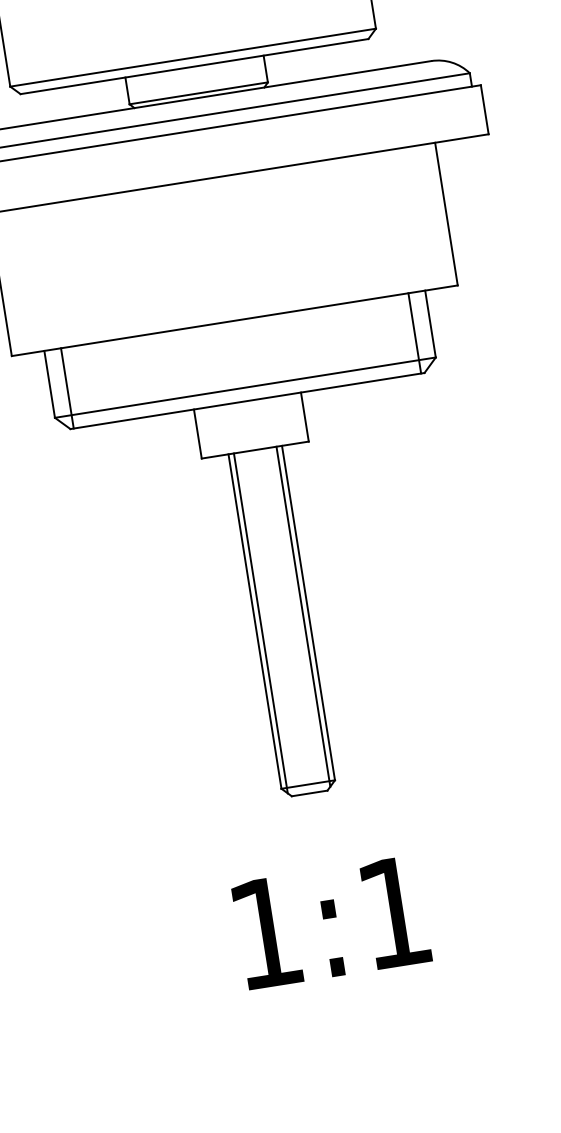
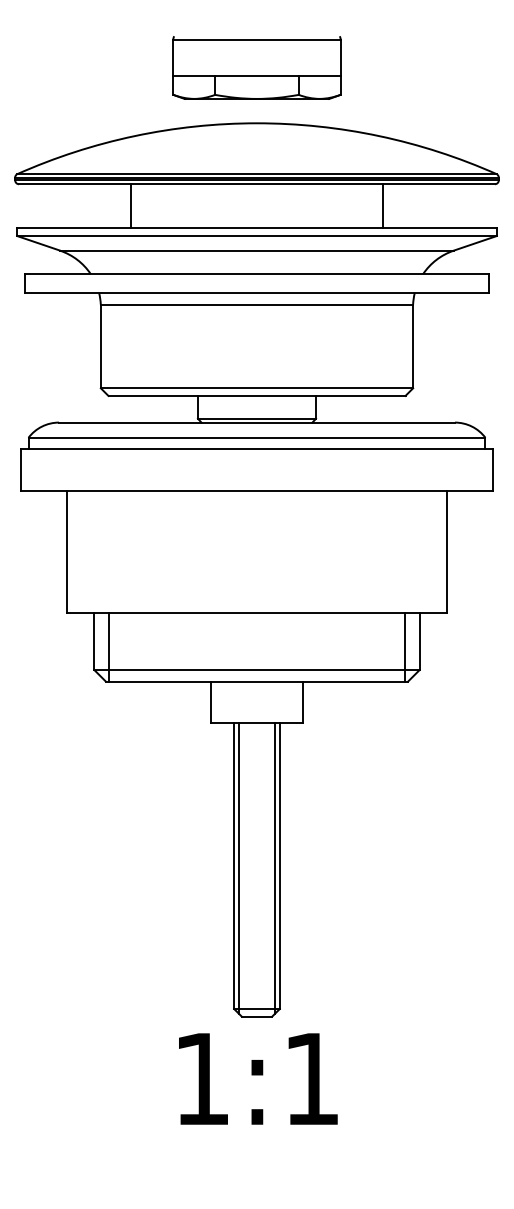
text: (331, 921) -> (258, 1078), moved

